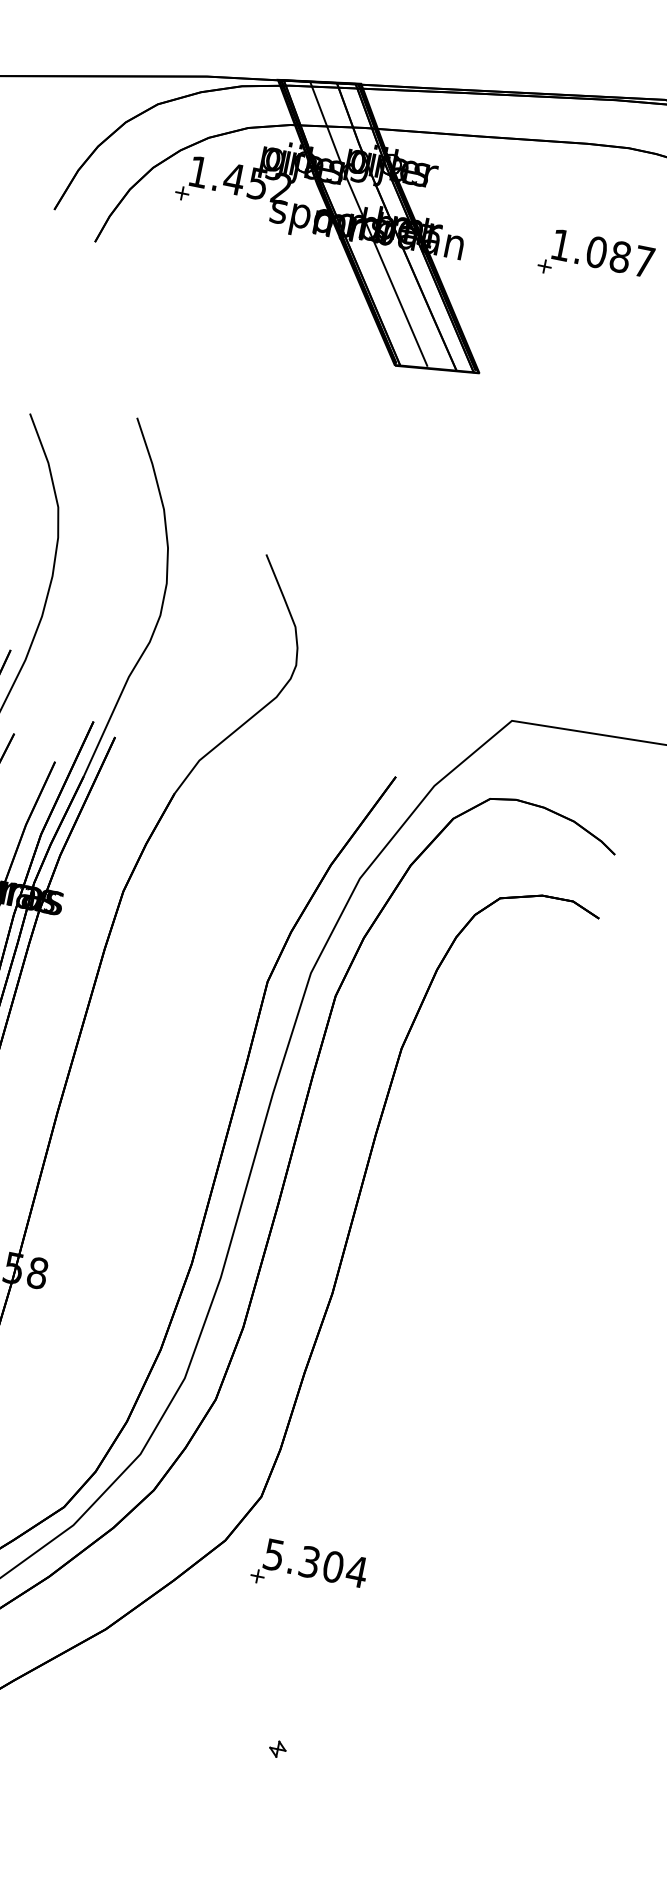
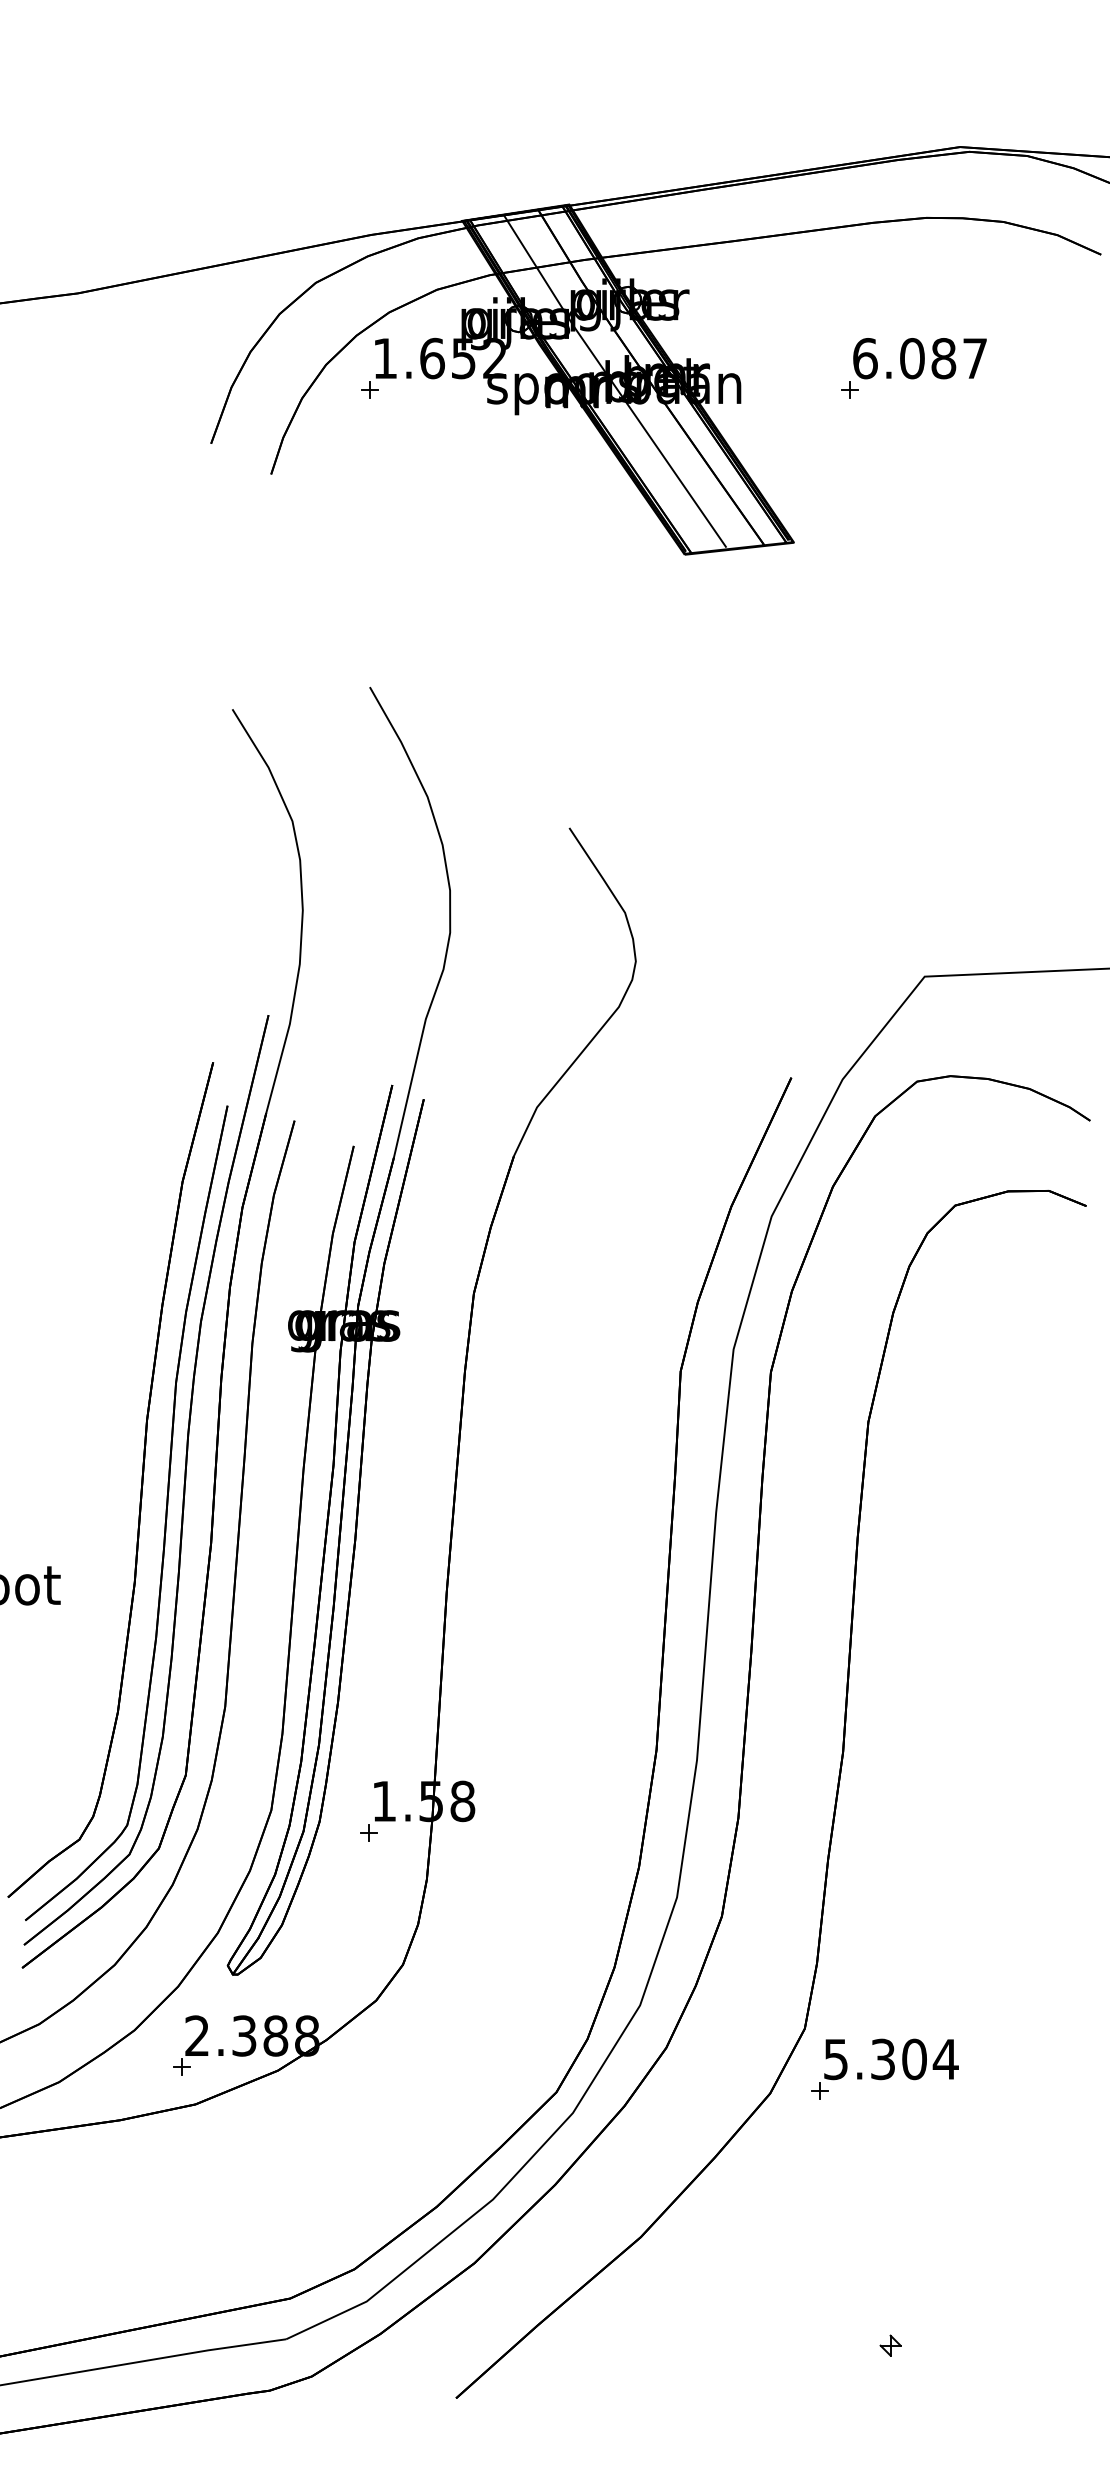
text: (234, 179) -> (432, 358), 1.452 -> 1.652
text: (561, 245) -> (865, 358), 1.087 -> 6.087
part: (309, 1569) -> (884, 2068), moved

